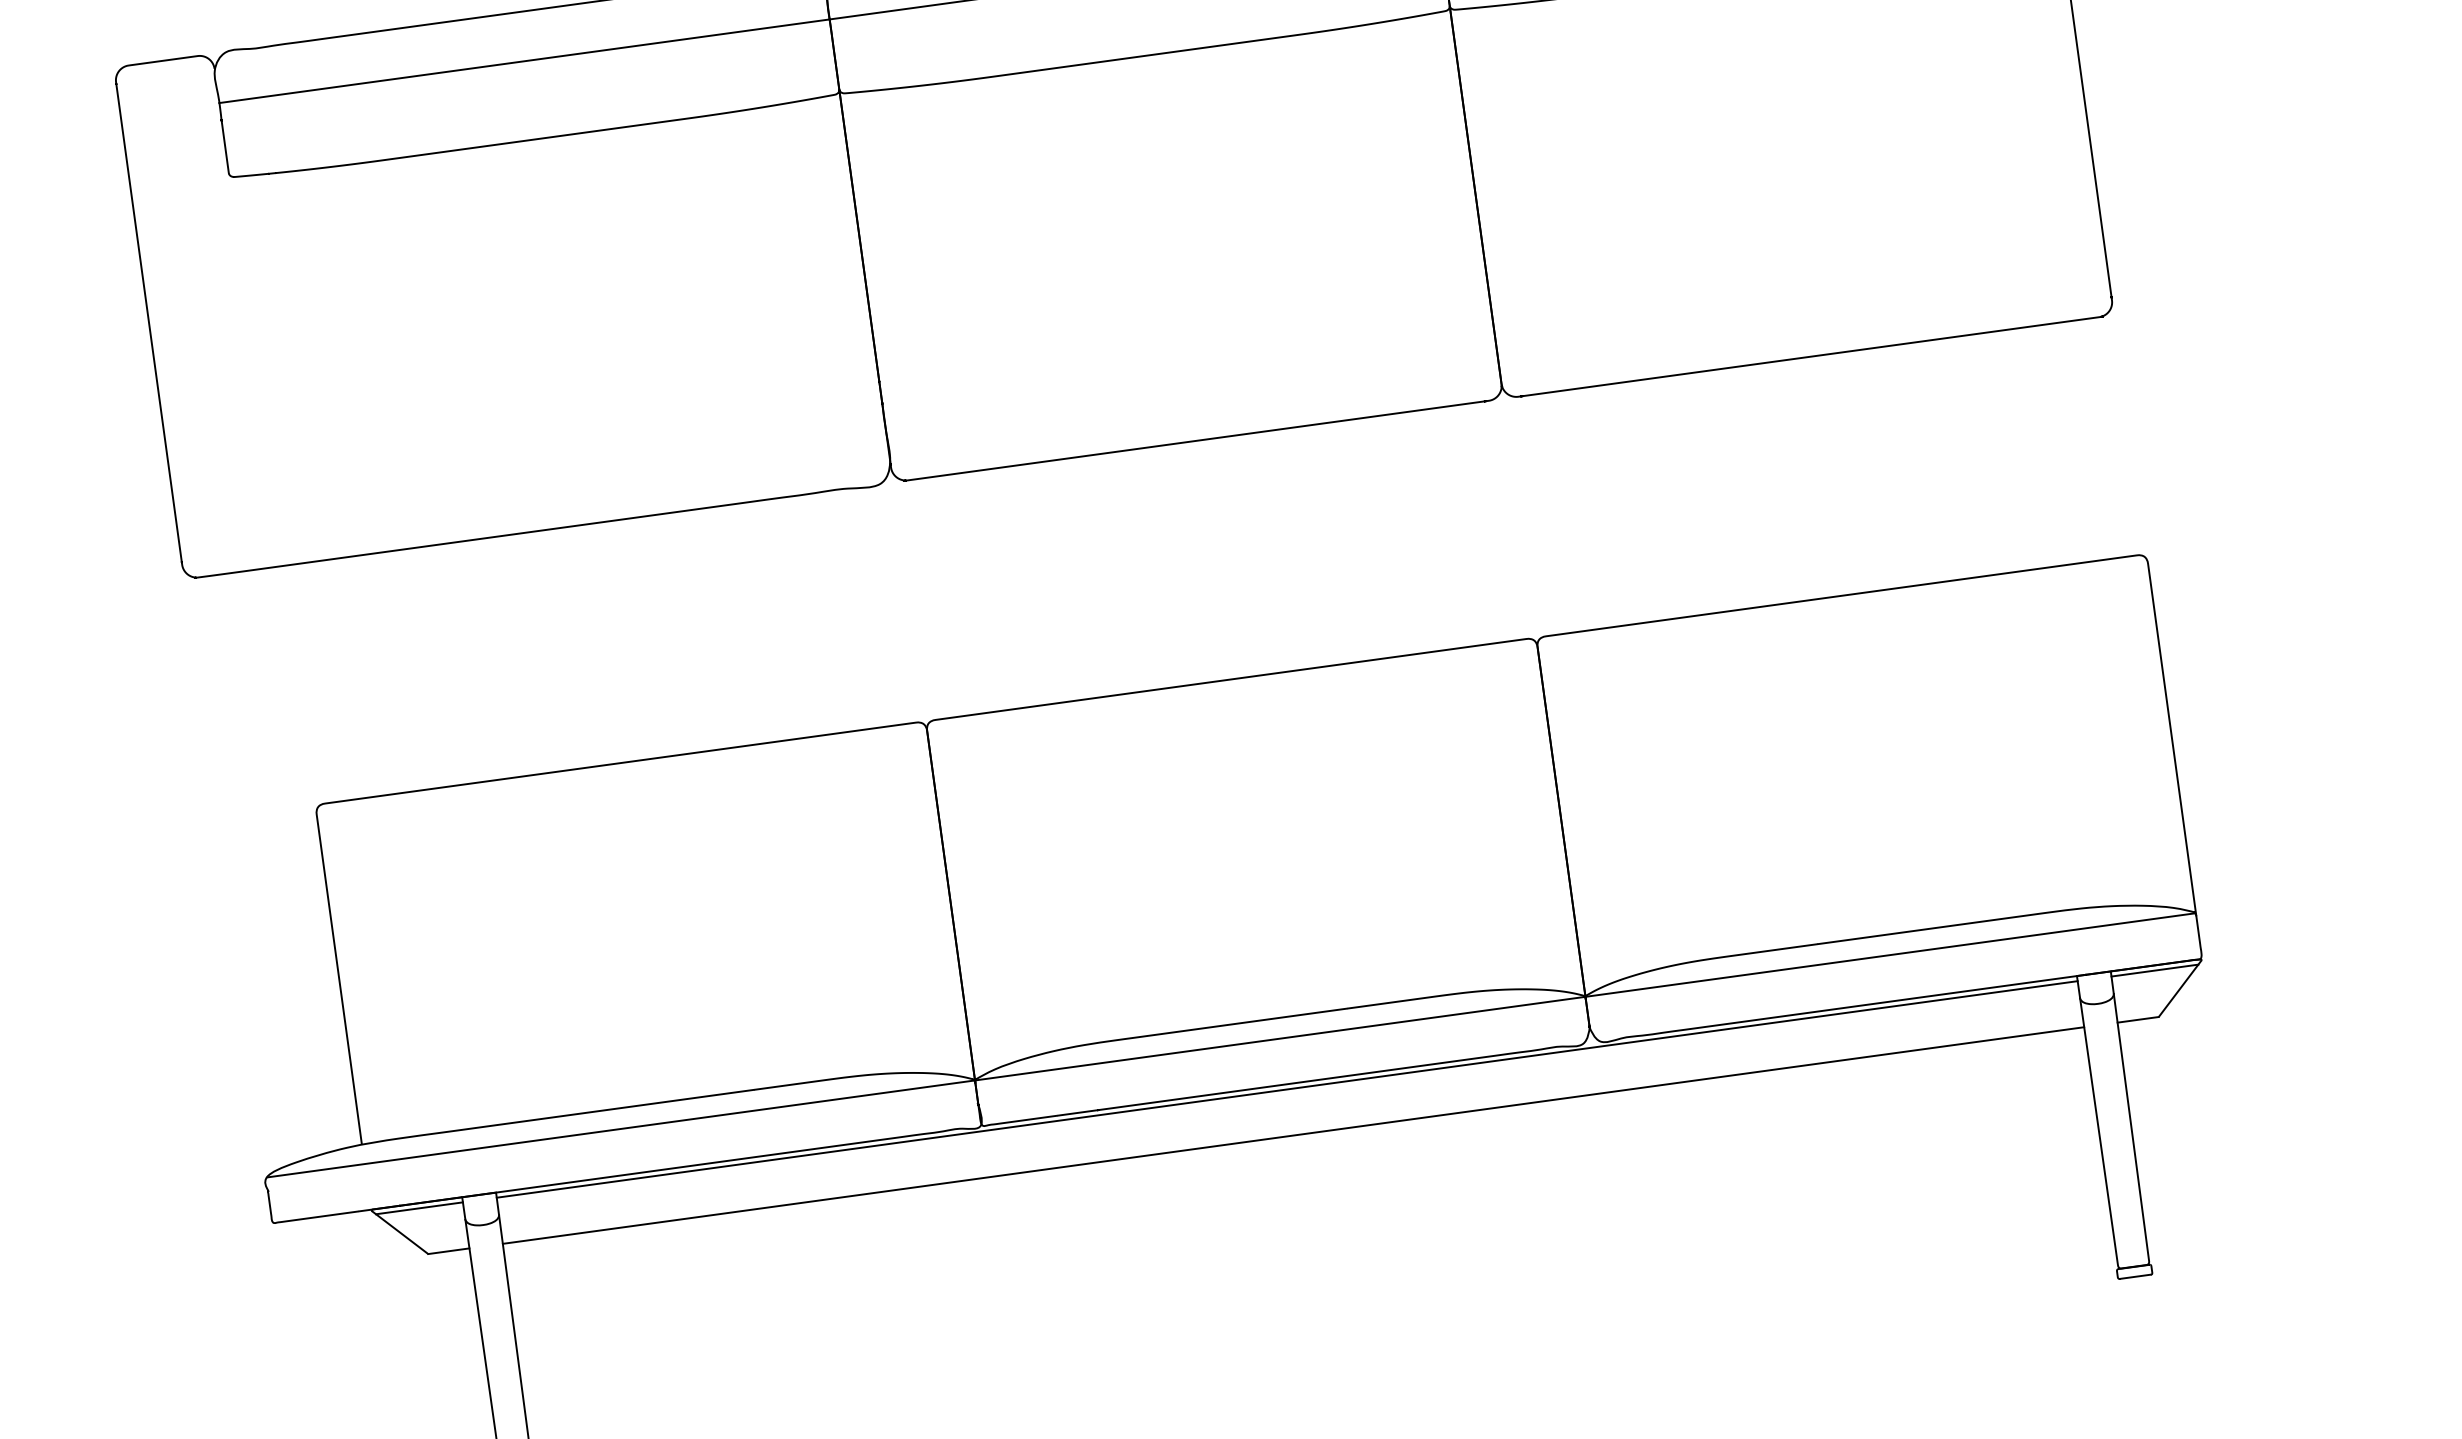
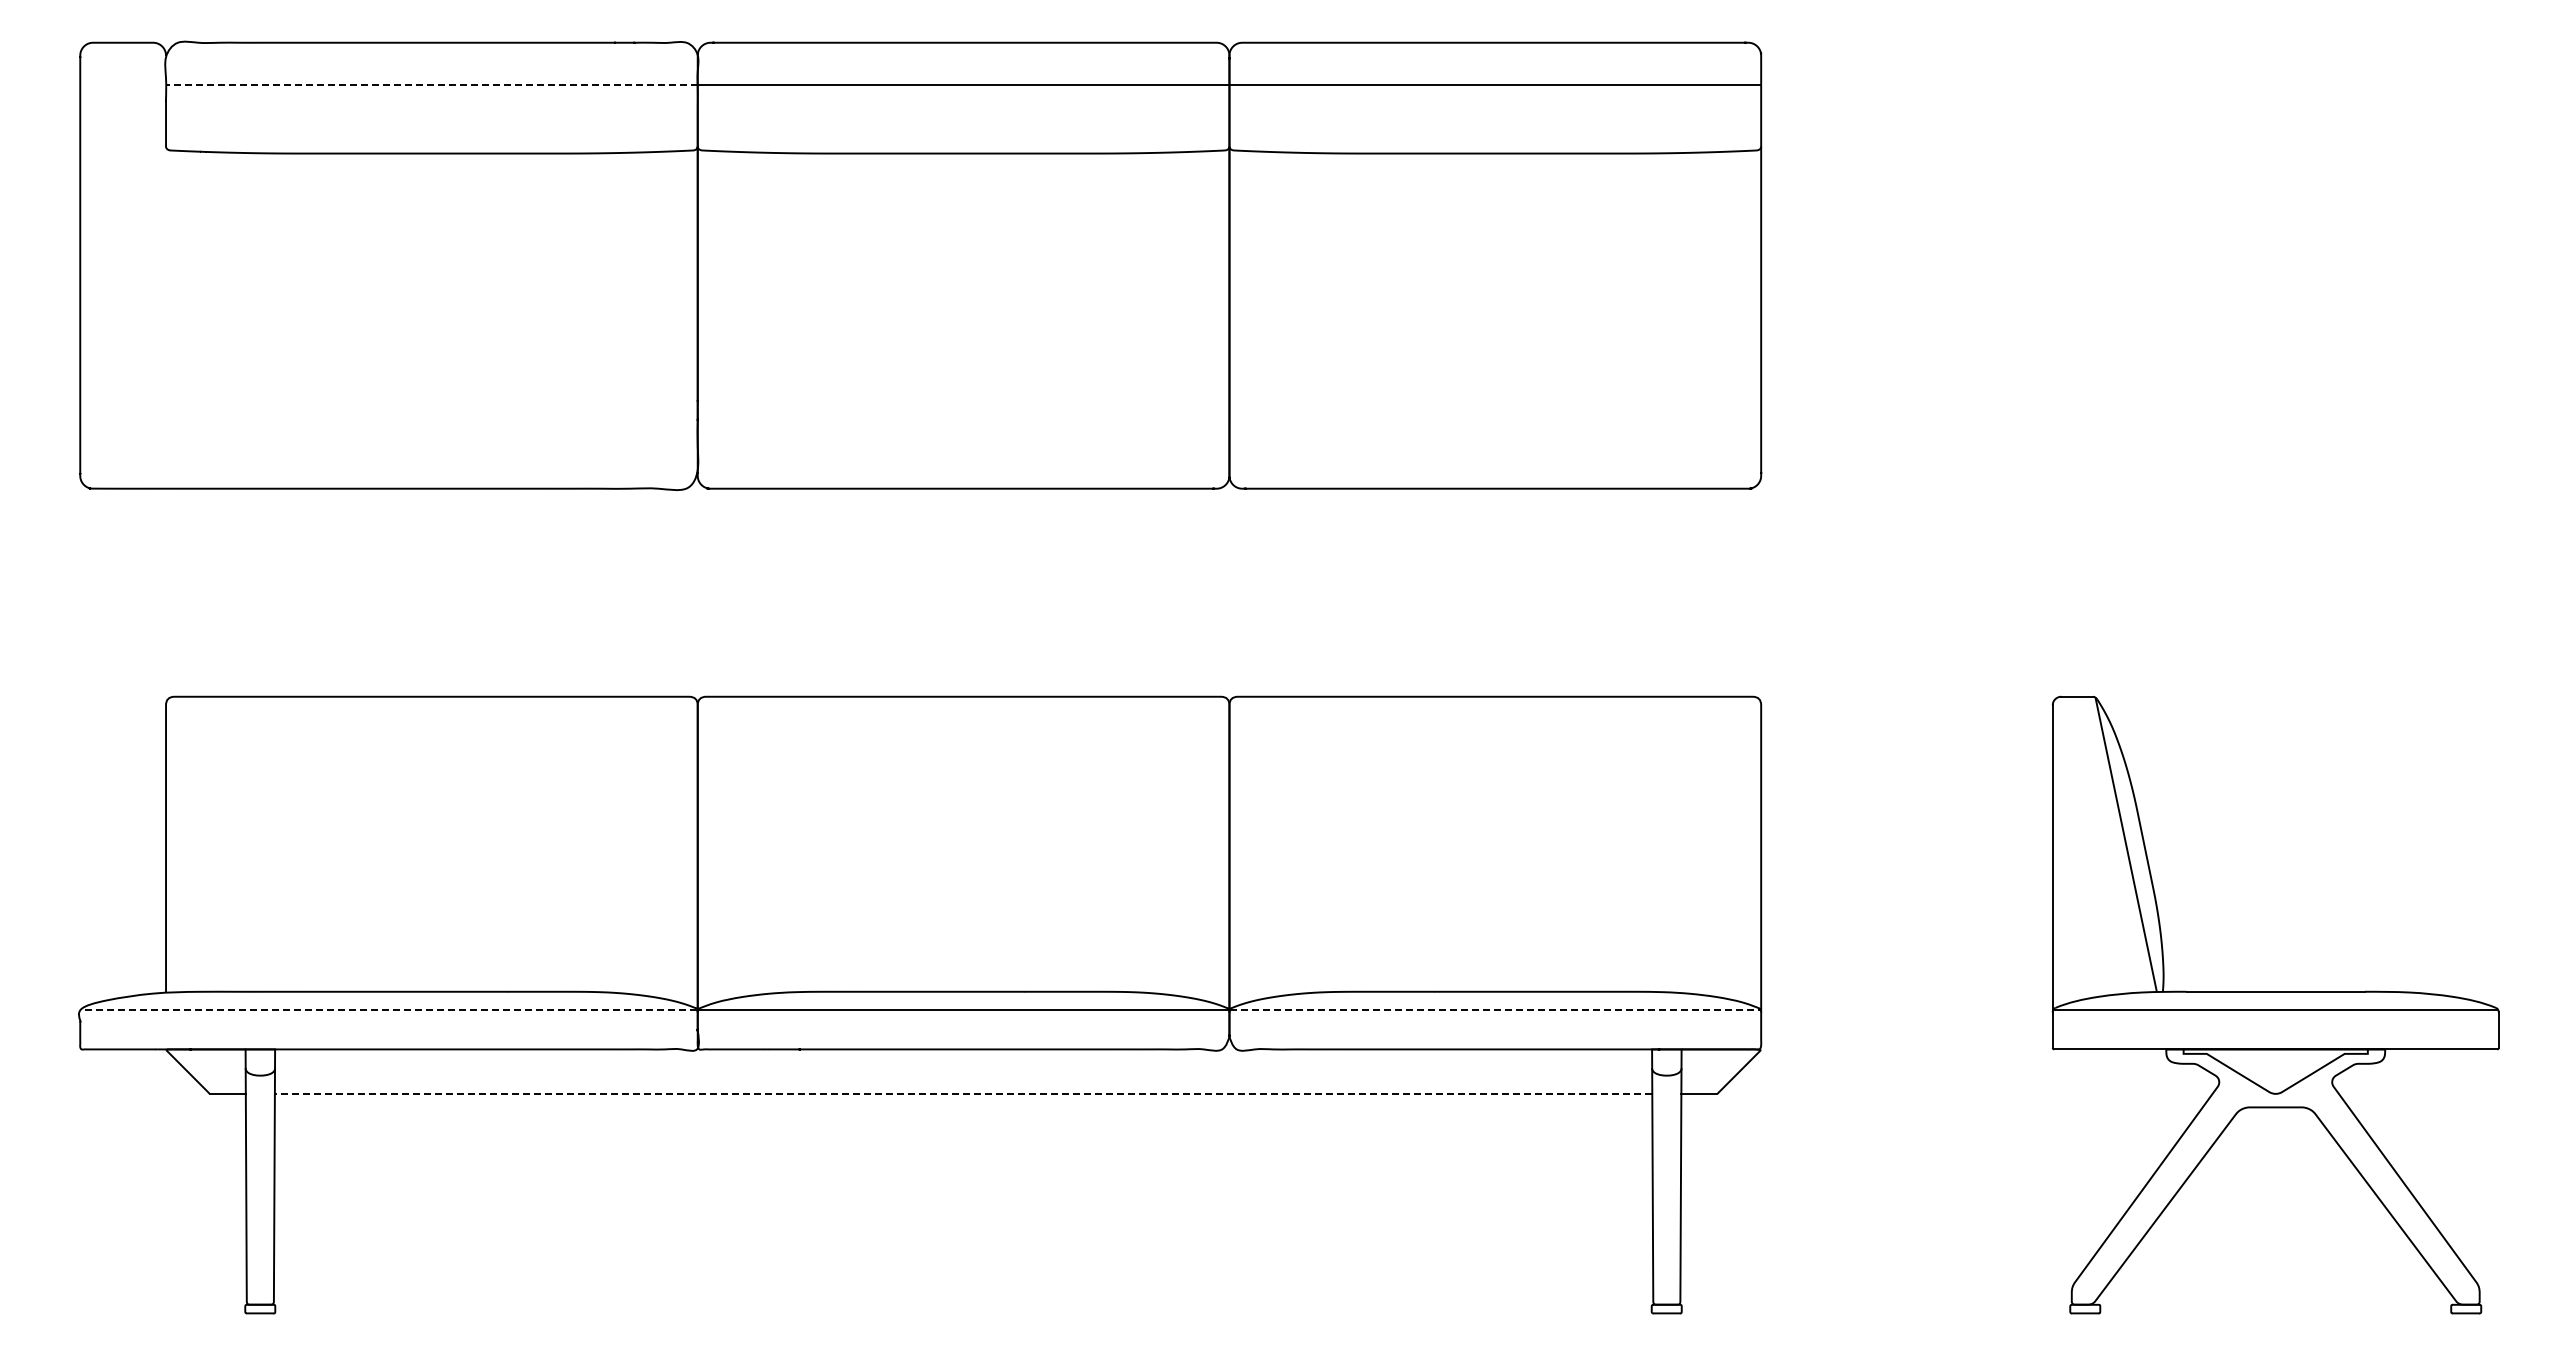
line: (524, 61) -> (431, 85), solid -> dashed
line: (1890, 954) -> (1495, 1009), solid -> dashed
line: (2154, 970) -> (1719, 1053), removed
line: (1287, 1089) -> (963, 1053), removed
line: (619, 1128) -> (388, 1009), solid -> dashed
line: (1293, 1136) -> (963, 1094), solid -> dashed
line: (419, 1207) -> (207, 1053), removed

